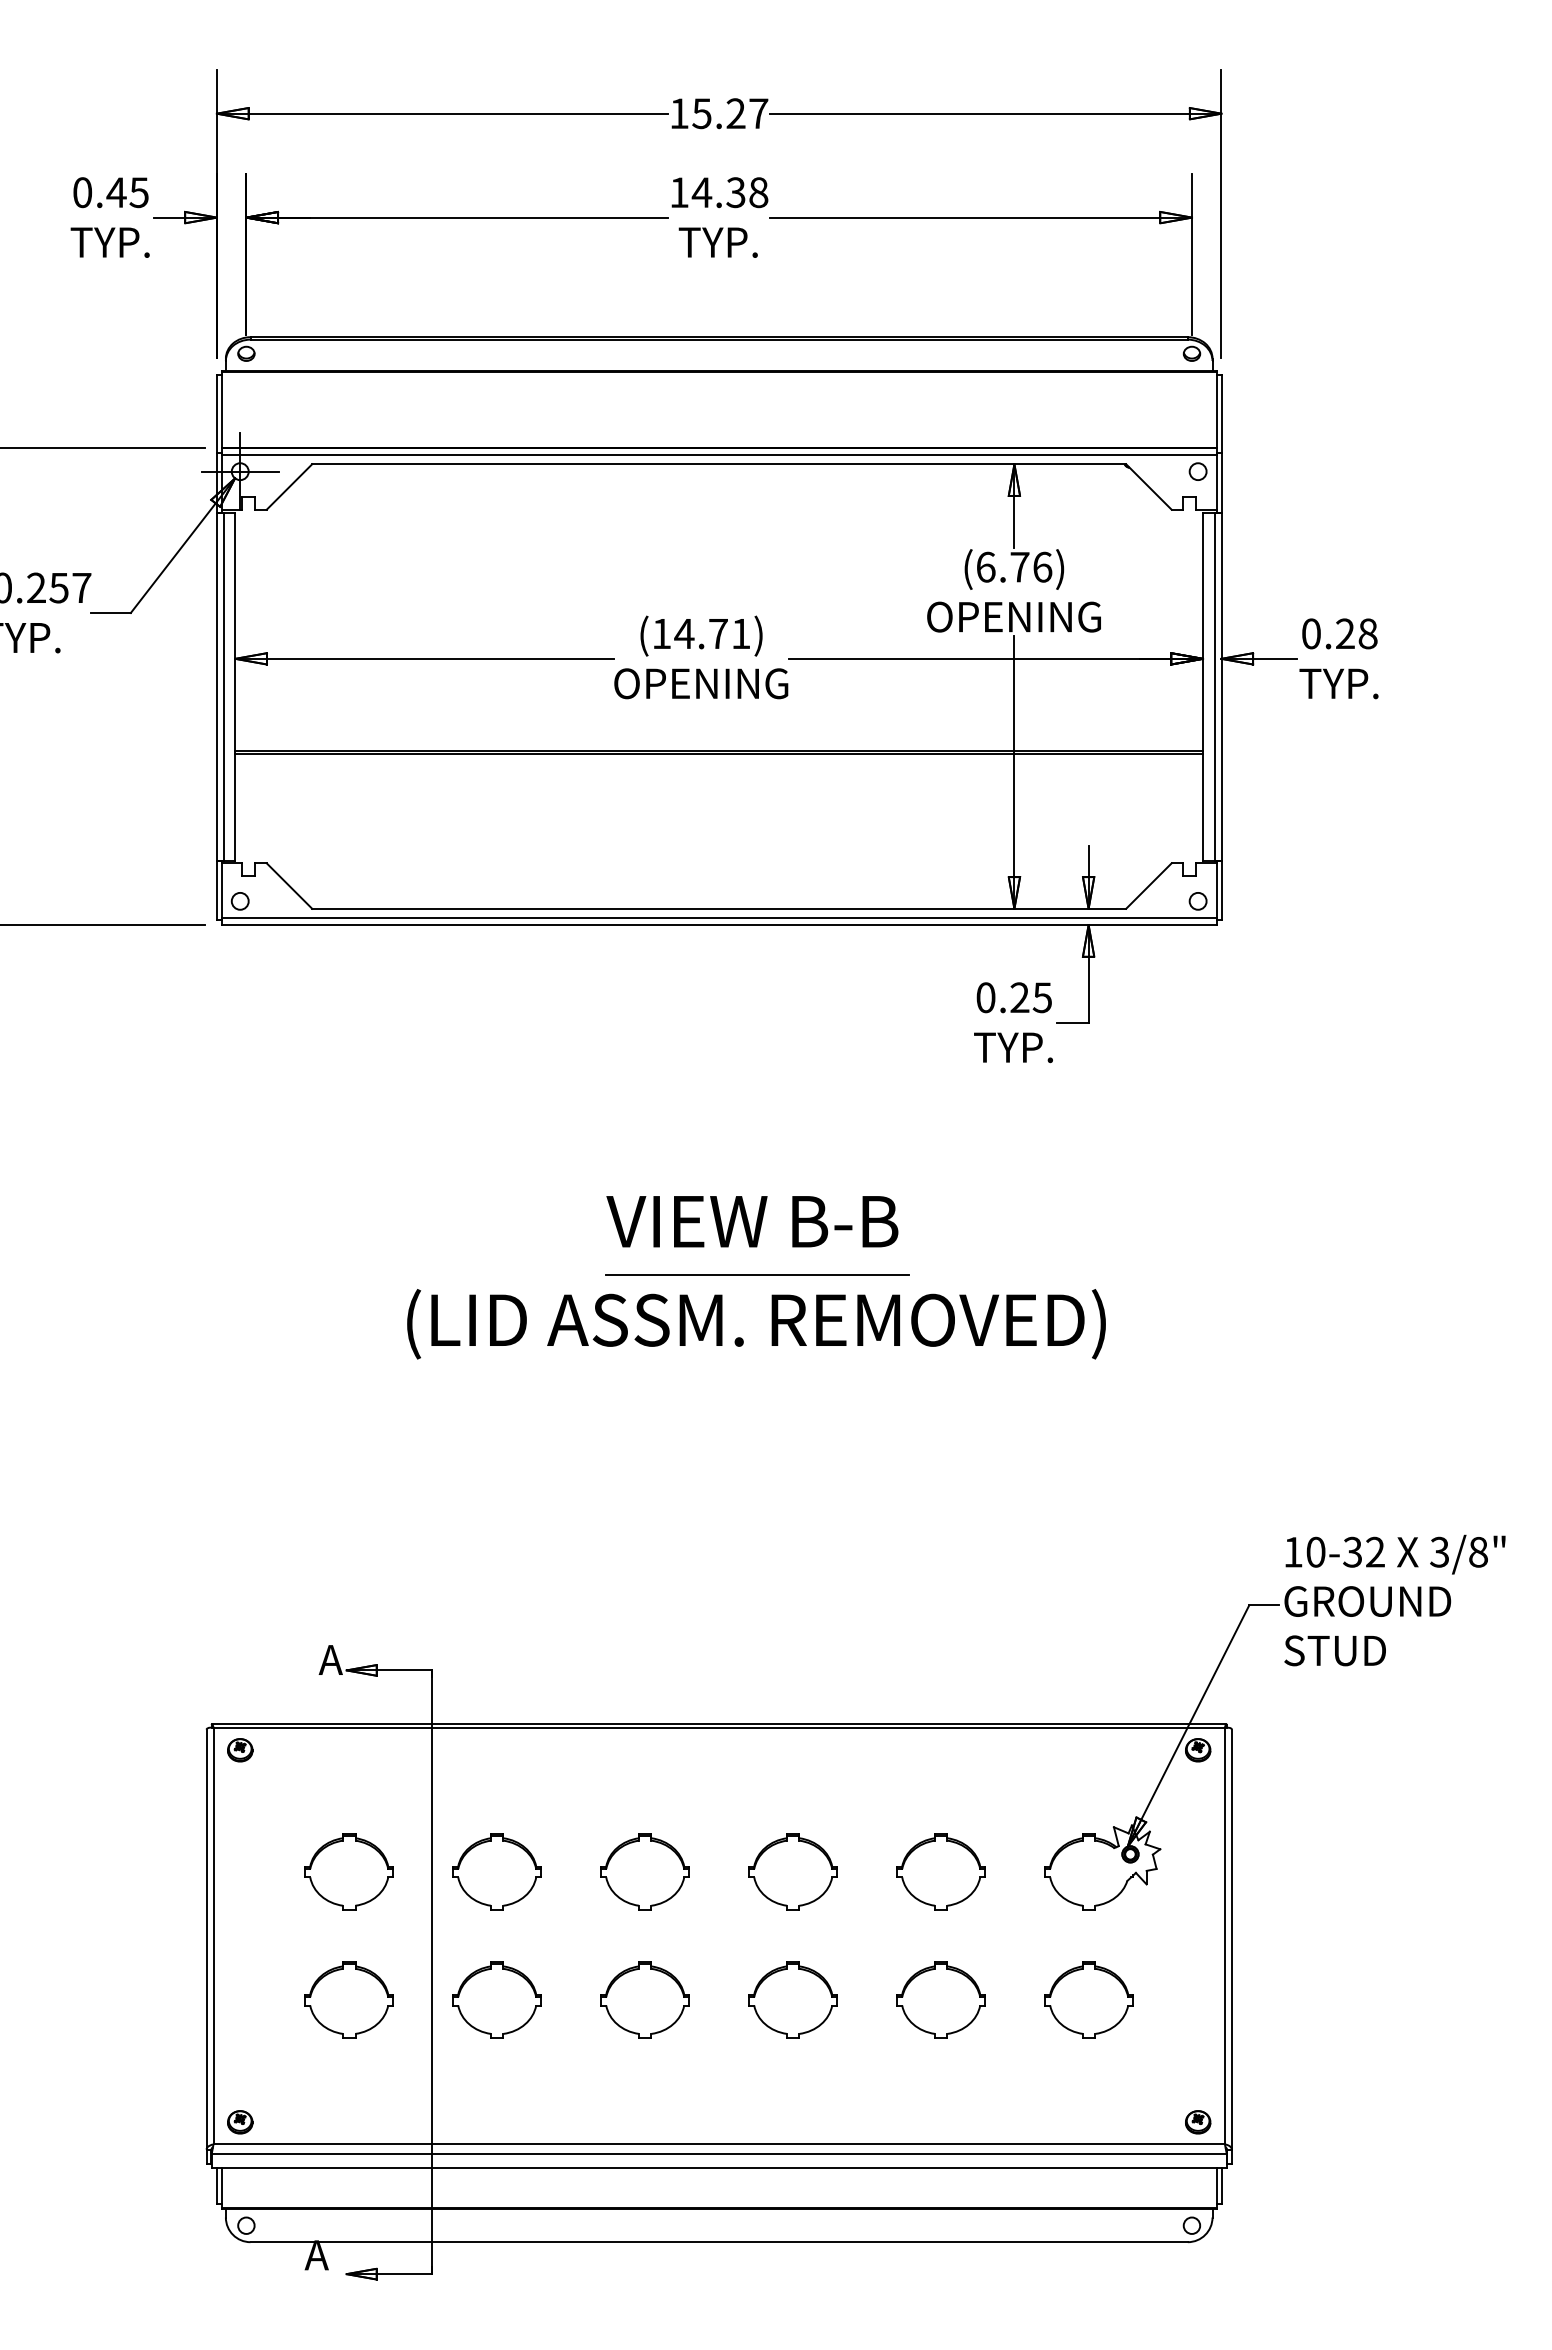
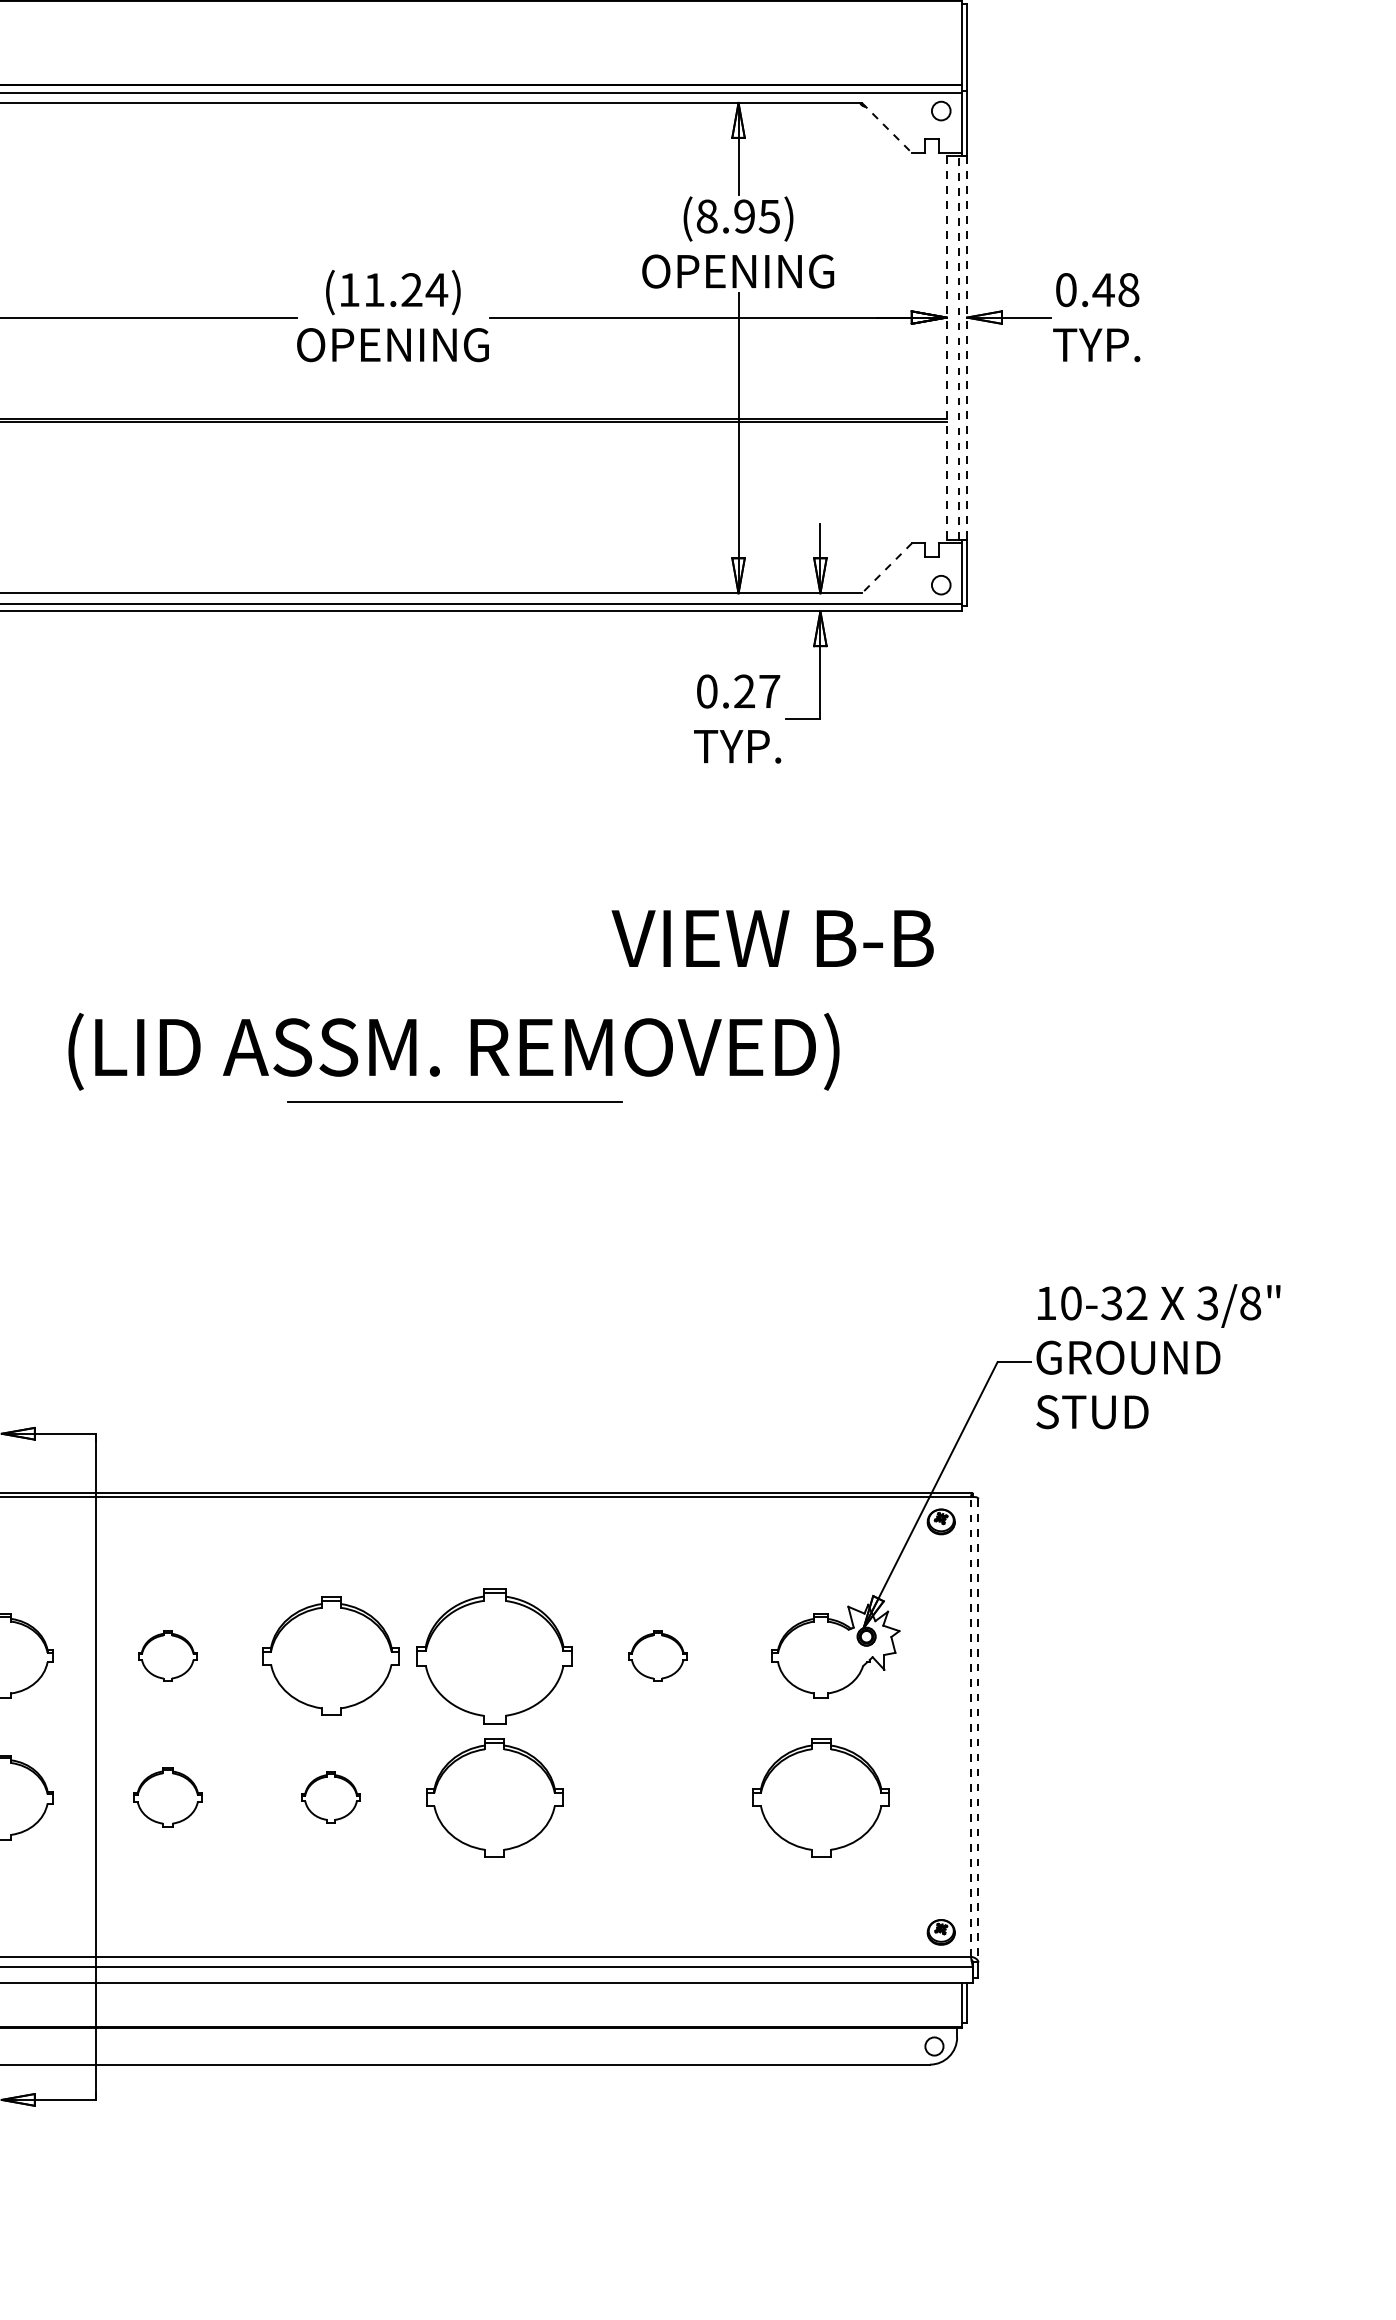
line: (1149, 487) -> (887, 128), solid -> dashed
text: (1014, 566) -> (738, 215), (6.76) -> (8.95)
text: (712, 633) -> (405, 289), (14.71) -> (11.24)
text: (1345, 633) -> (1103, 289), 0.28 -> 0.48
line: (1203, 686) -> (947, 348), solid -> dashed
line: (1214, 686) -> (959, 348), solid -> dashed
line: (1221, 686) -> (967, 348), solid -> dashed
line: (1148, 886) -> (886, 568), solid -> dashed
text: (1042, 997) -> (769, 691), 0.25 -> 0.27
text: (752, 1221) -> (772, 938), moved
line: (757, 1274) -> (455, 1101), moved
part: (496, 1871) -> (167, 1655), size x0.6
part: (644, 1871) -> (330, 1655), size x1.4
part: (792, 1871) -> (493, 1655), size x1.6
part: (940, 1871) -> (656, 1655), size x0.6
line: (1224, 1935) -> (970, 1726), solid -> dashed
line: (1231, 1940) -> (978, 1731), solid -> dashed
part: (496, 1999) -> (167, 1796), size x0.7
part: (644, 1999) -> (330, 1796), size x0.6
part: (792, 1999) -> (493, 1796), size x1.4
part: (940, 1999) -> (656, 1796), removed
part: (1088, 1999) -> (820, 1796), size x1.4

